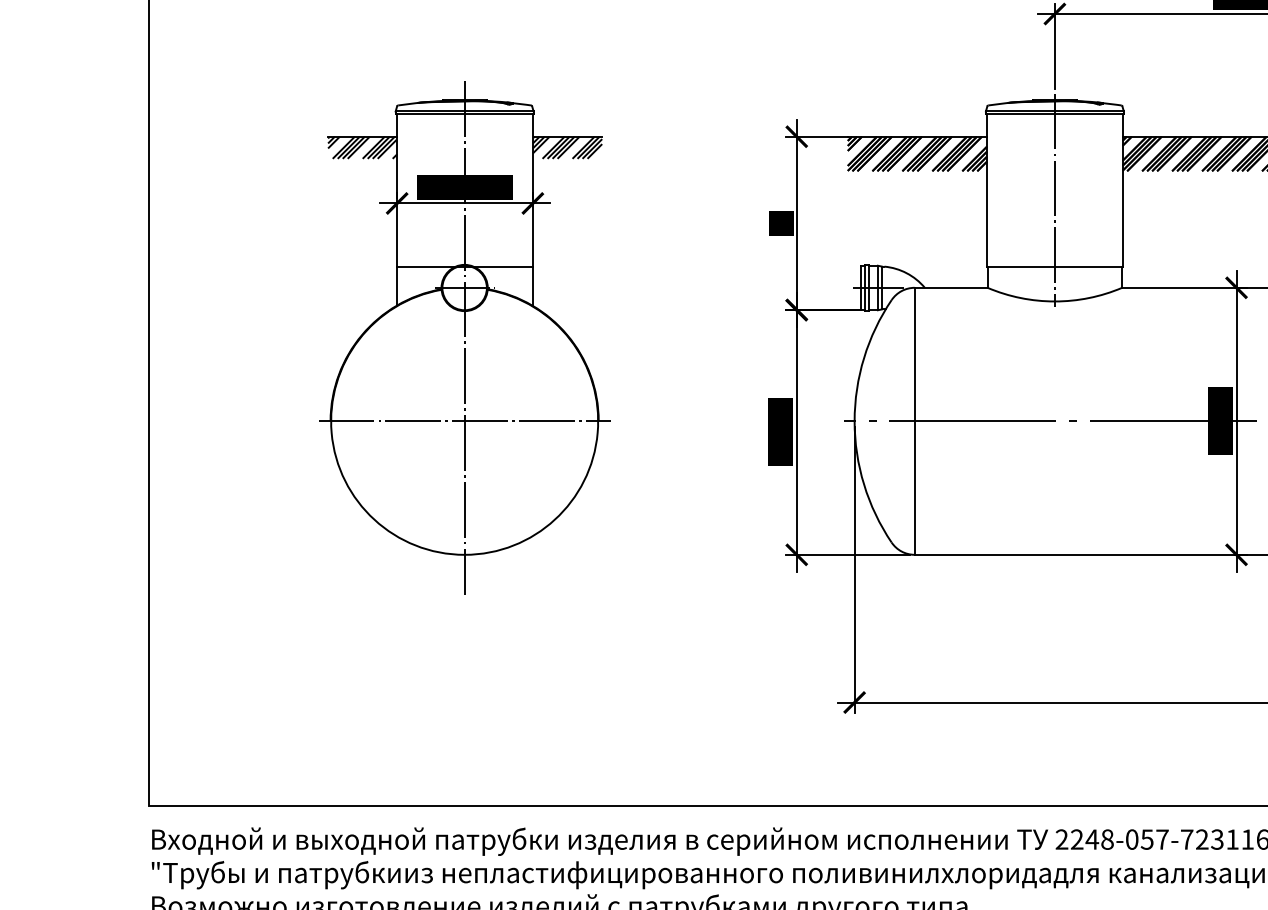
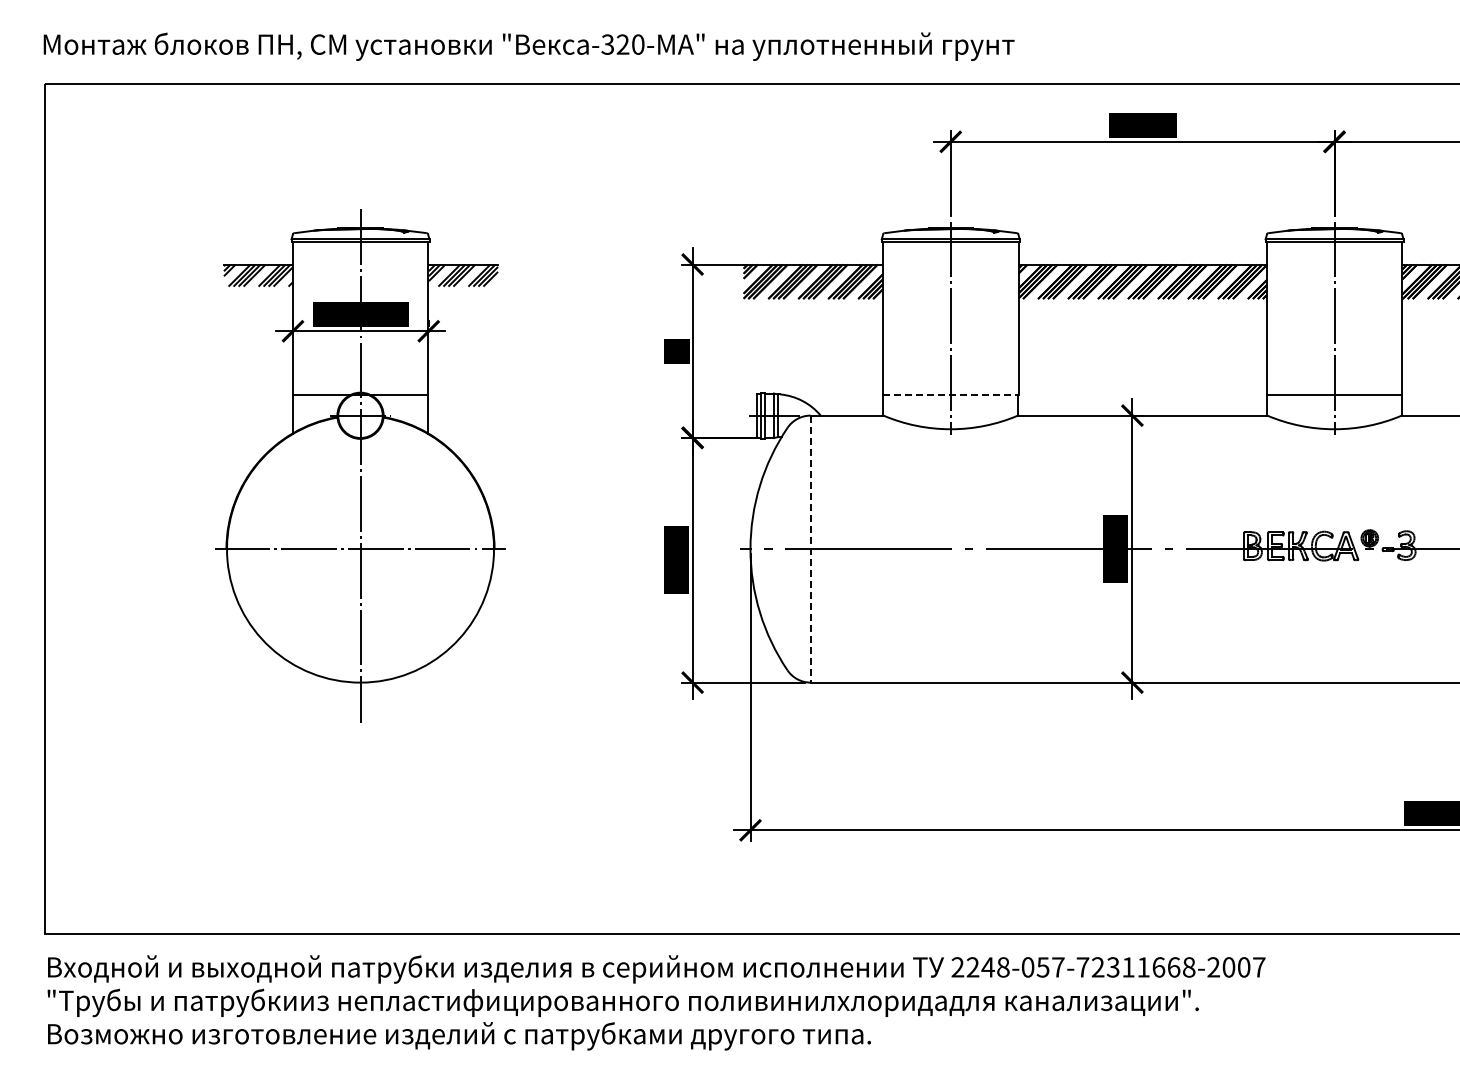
line: (1054, 267) -> (950, 395), solid -> dashed
line: (914, 421) -> (810, 549), solid -> dashed

